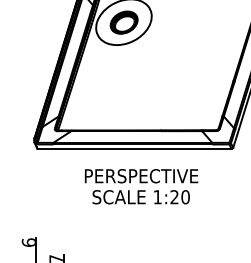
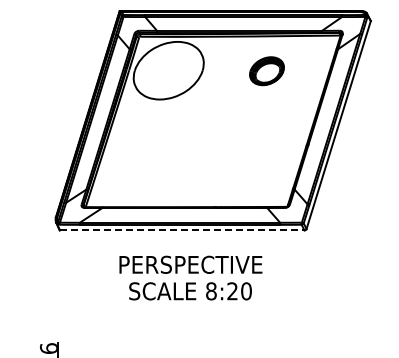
part: (123, 22) -> (266, 71), moved
line: (134, 148) -> (182, 230), solid -> dashed
text: (157, 197) -> (211, 291), 1:20 -> 8:20

